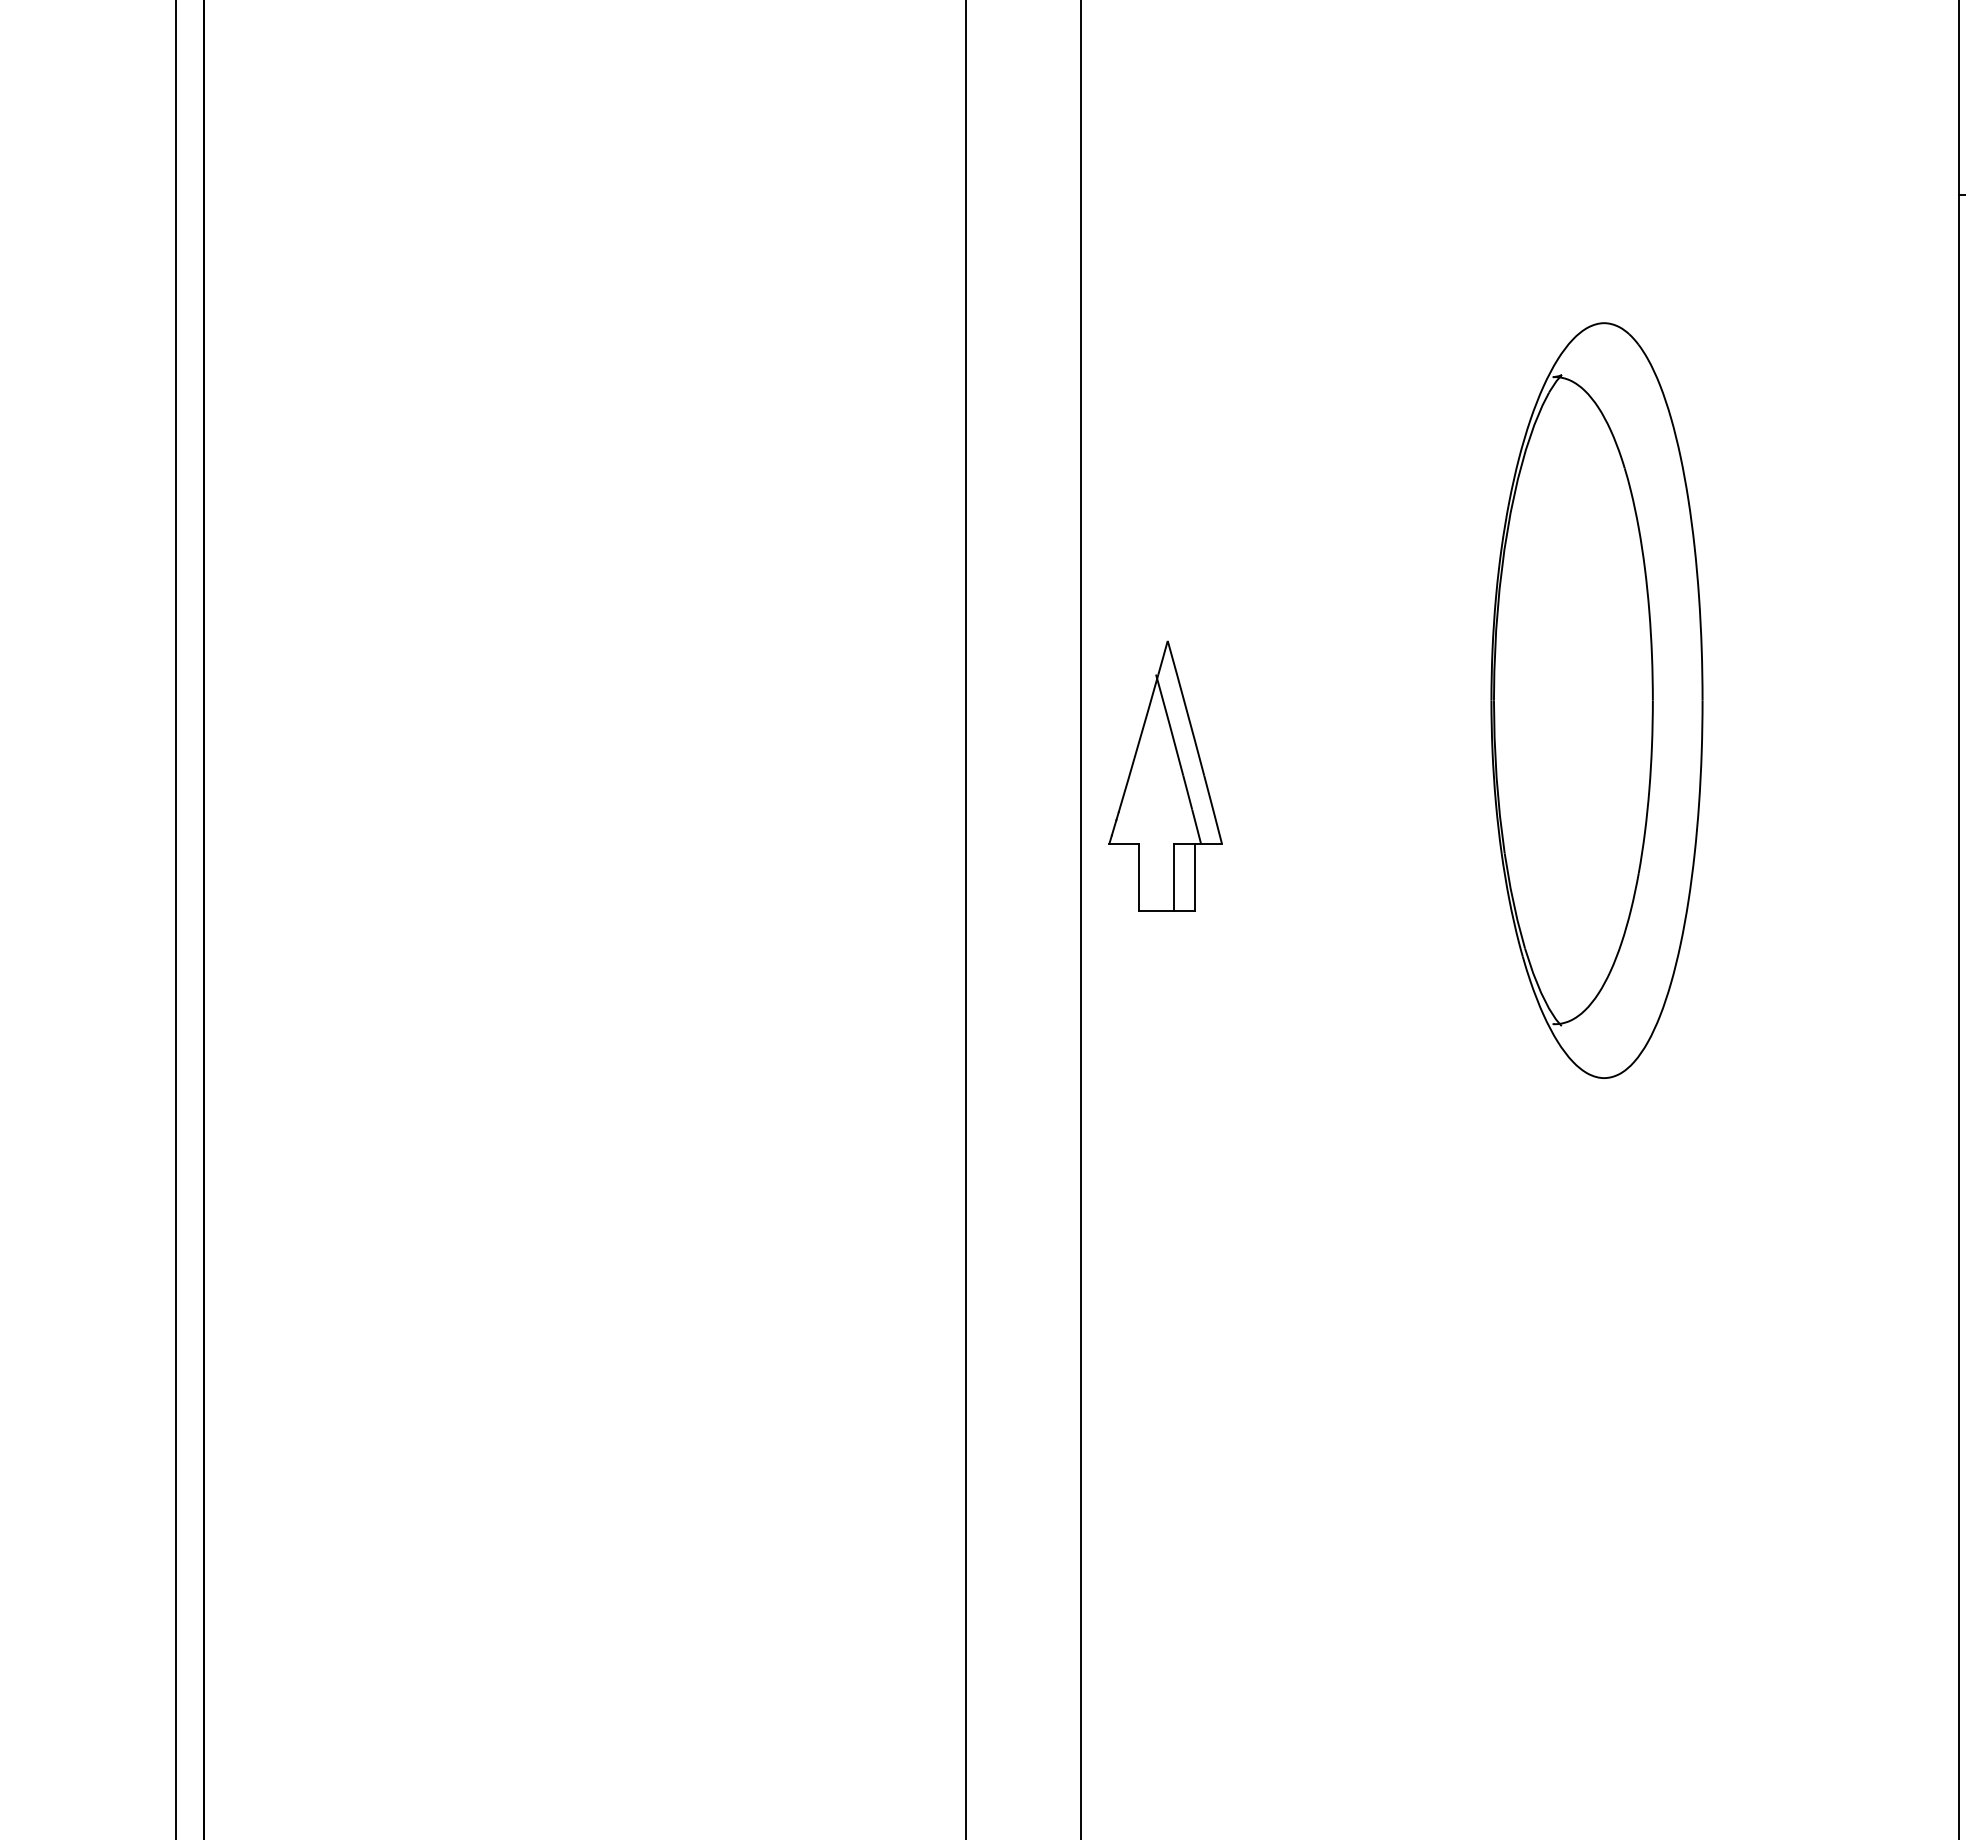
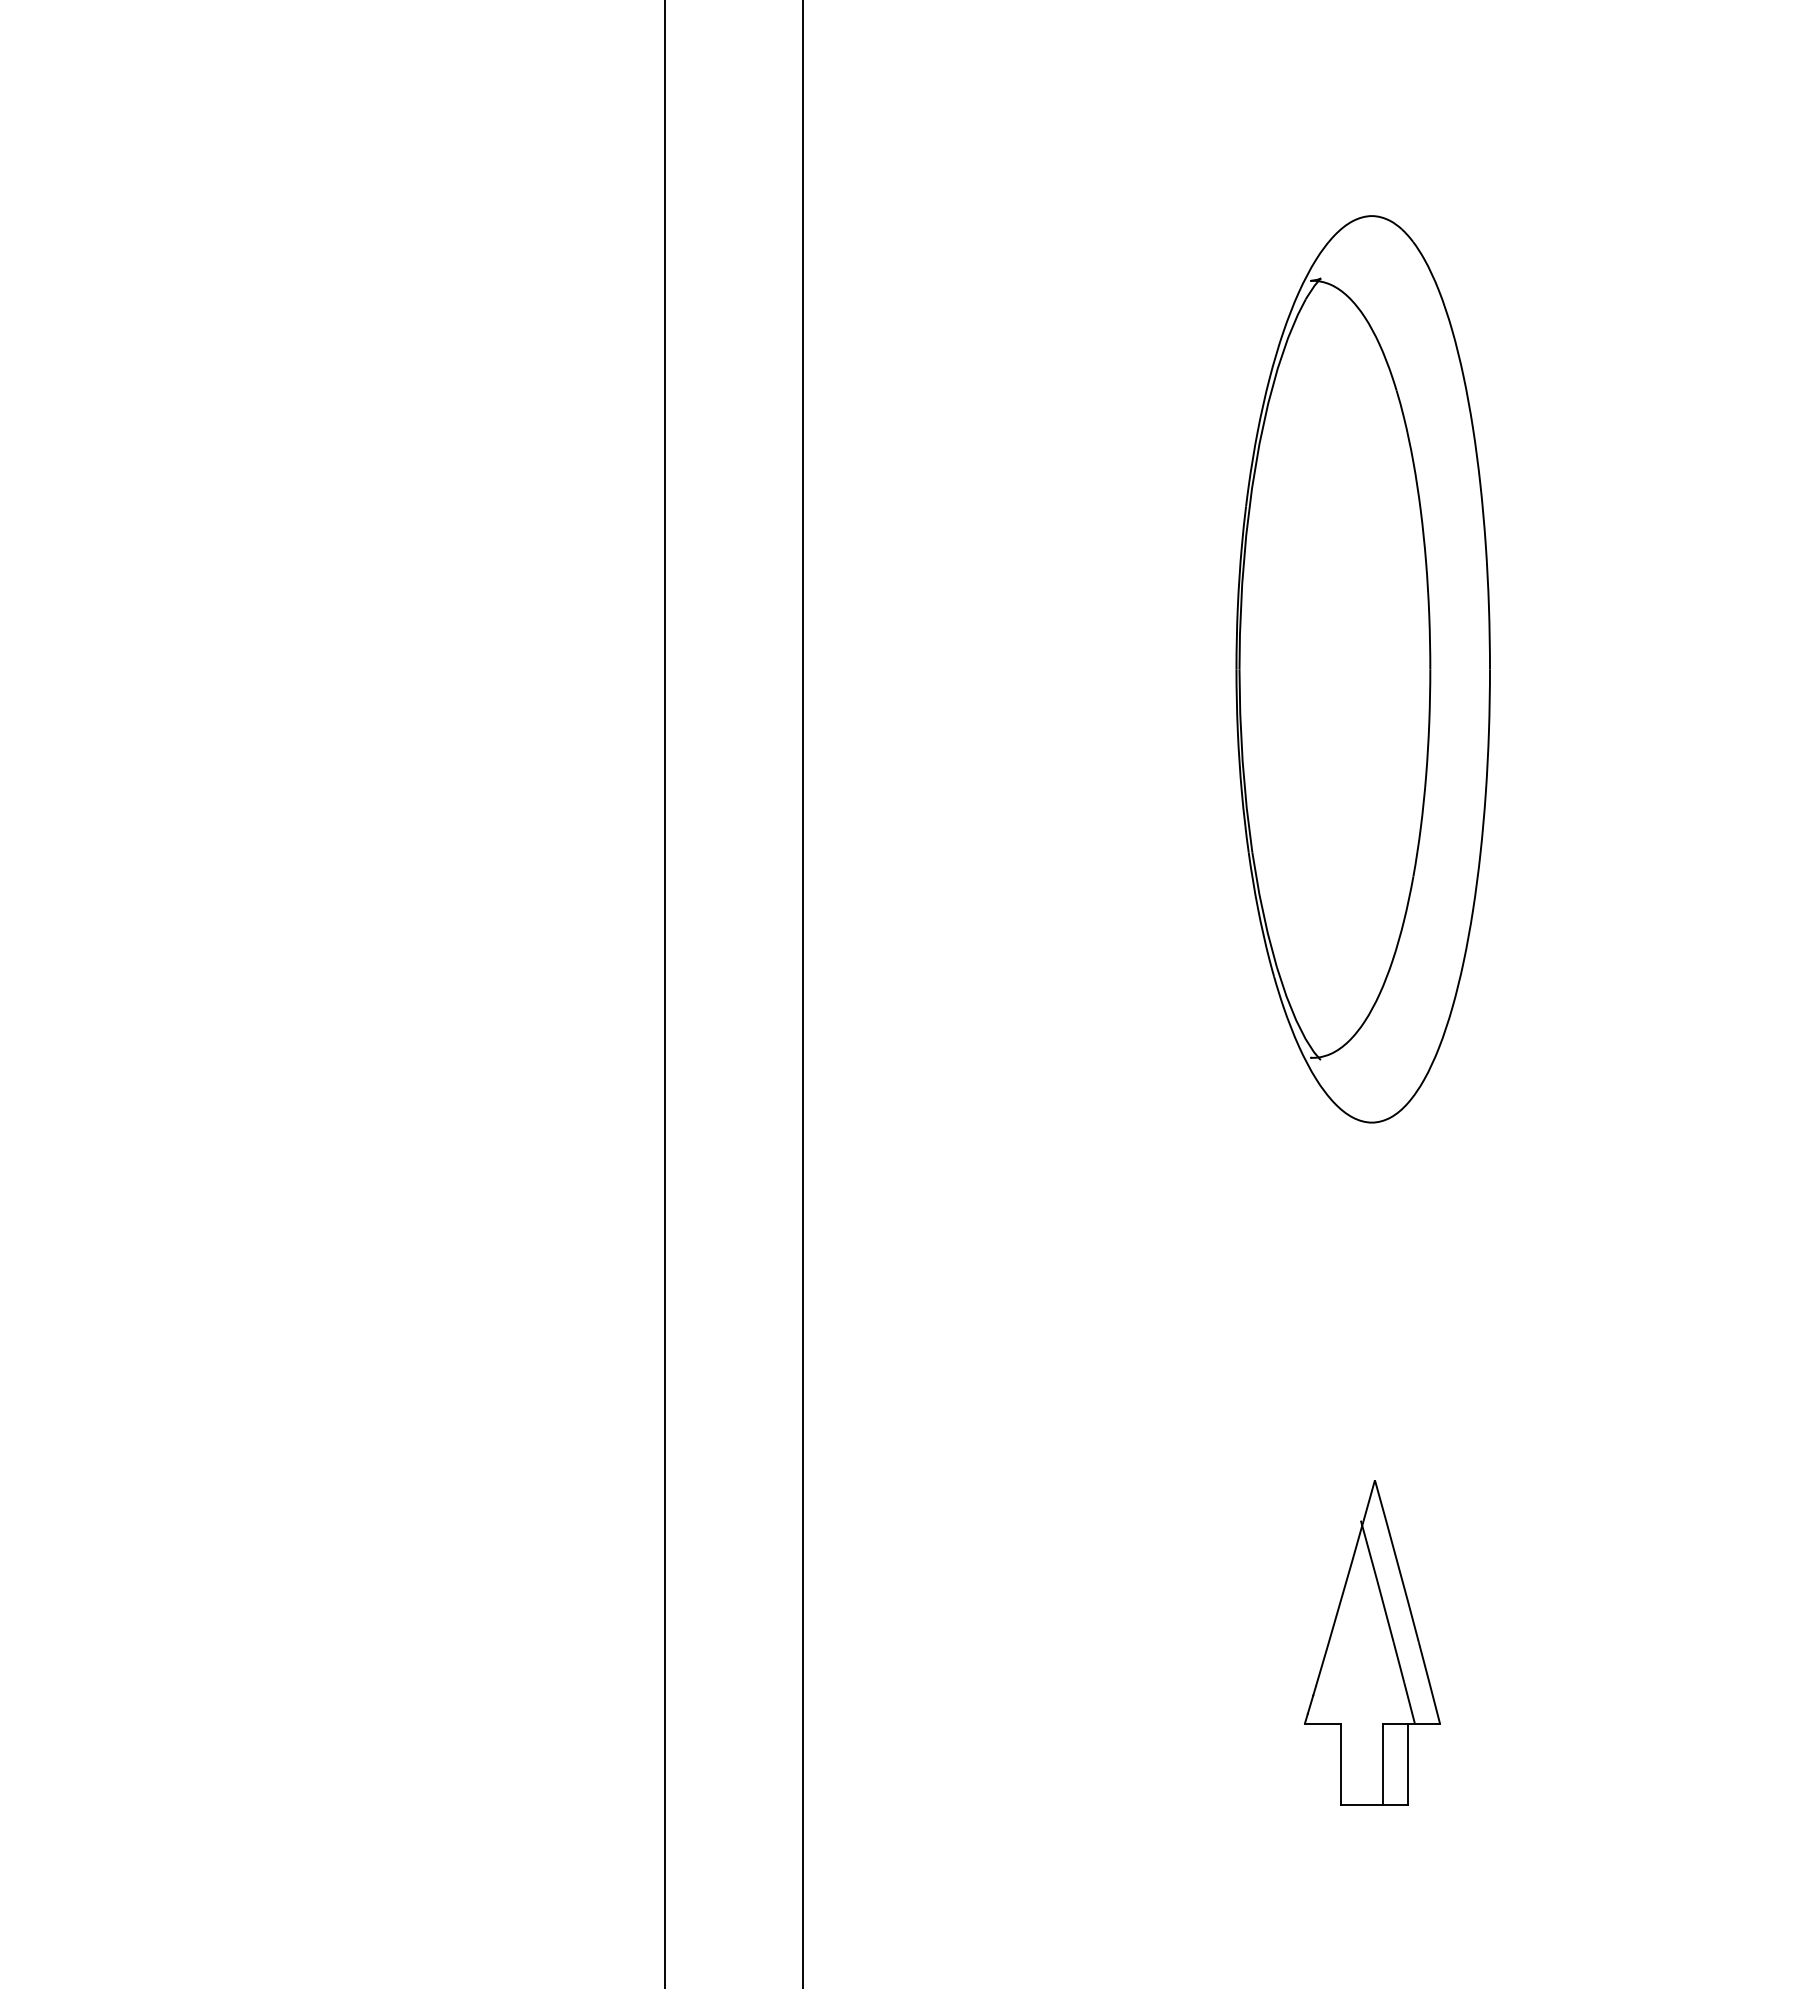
part: (1596, 700) -> (1362, 669), moved
part: (1165, 775) -> (1372, 1641), moved

